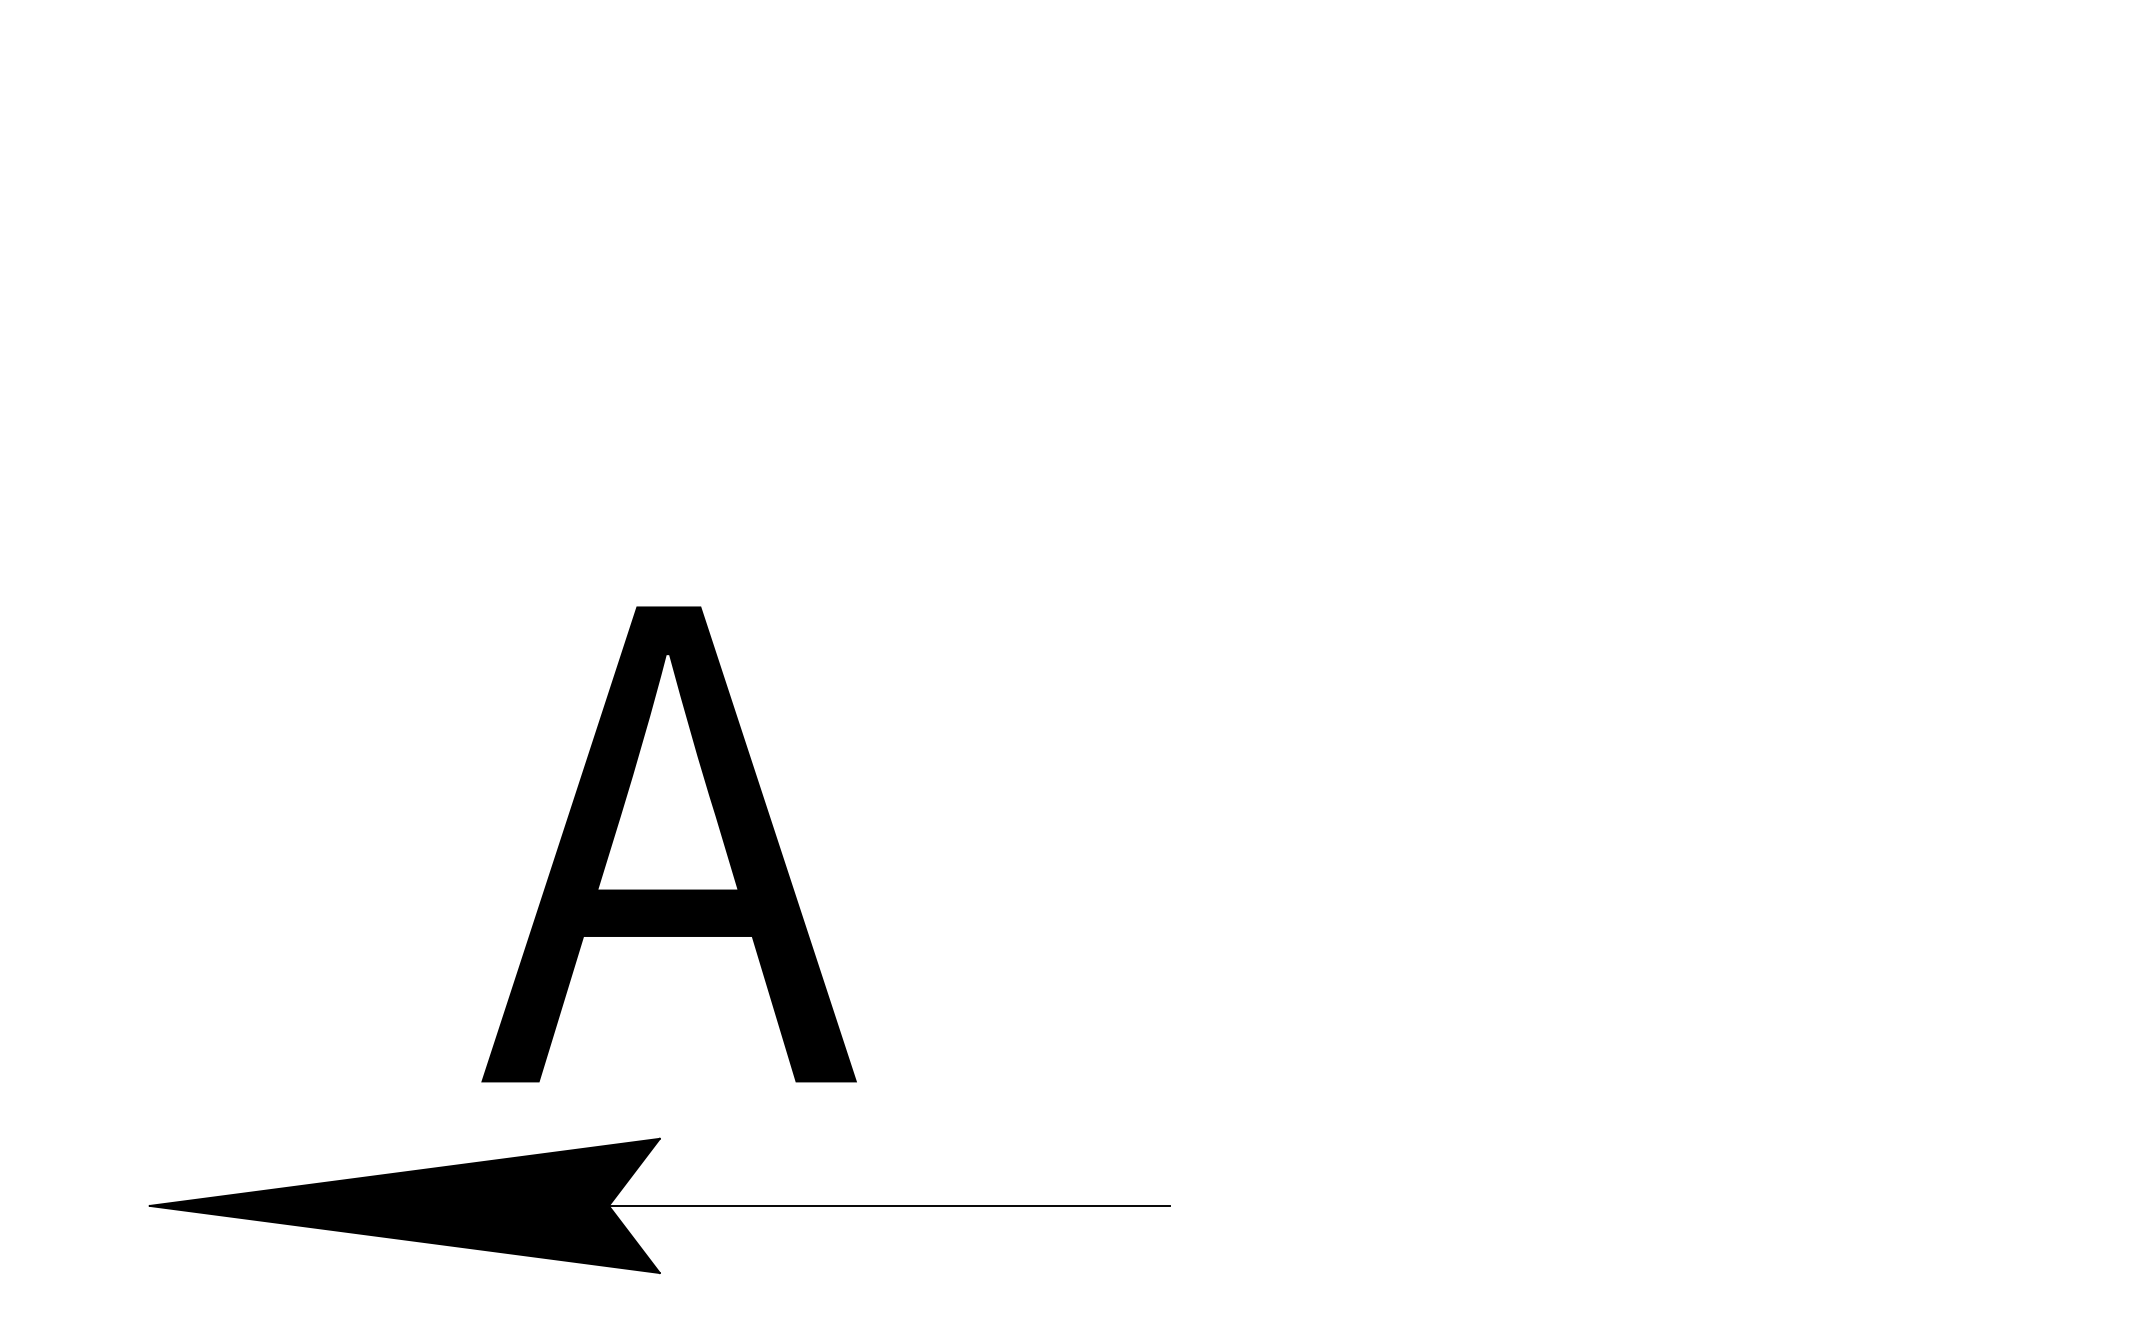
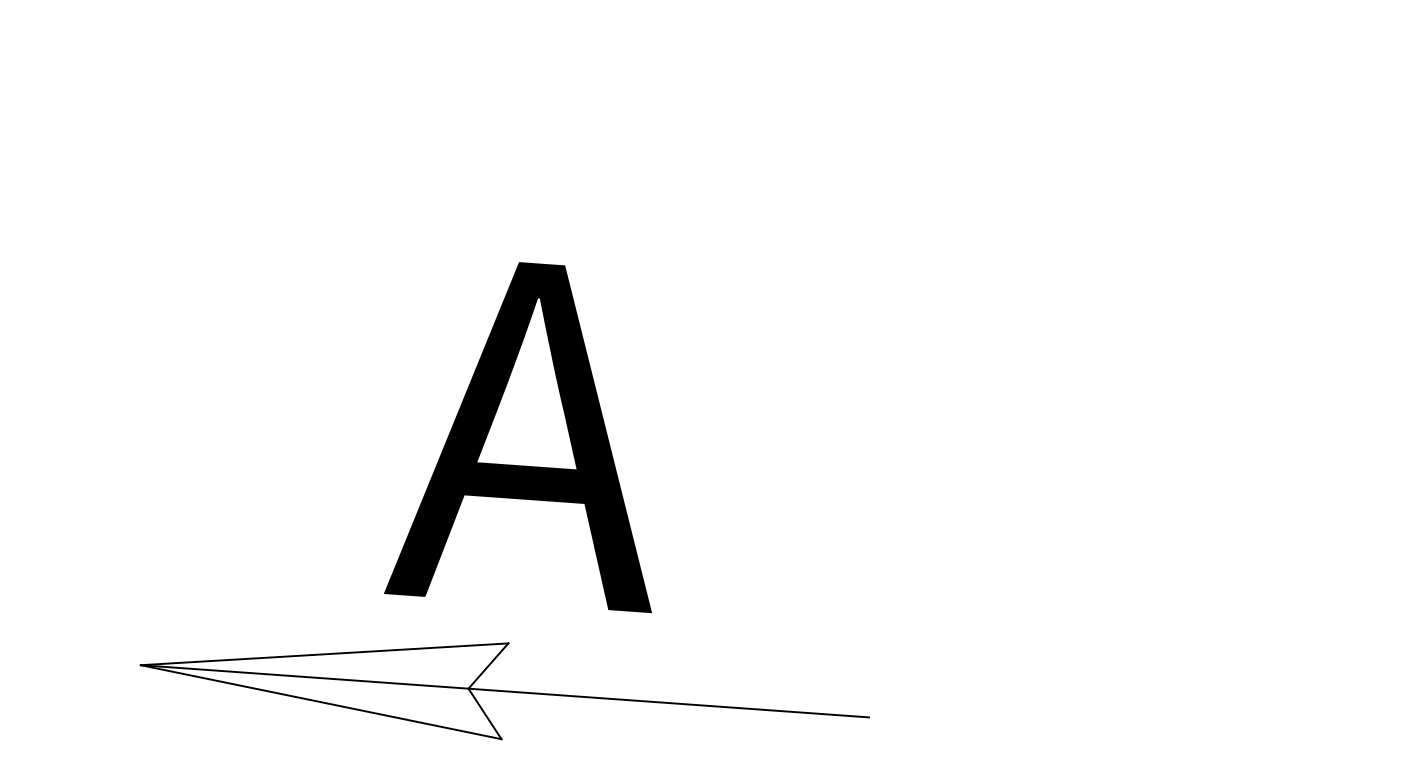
fill: (404, 1205) -> (322, 677), removed

